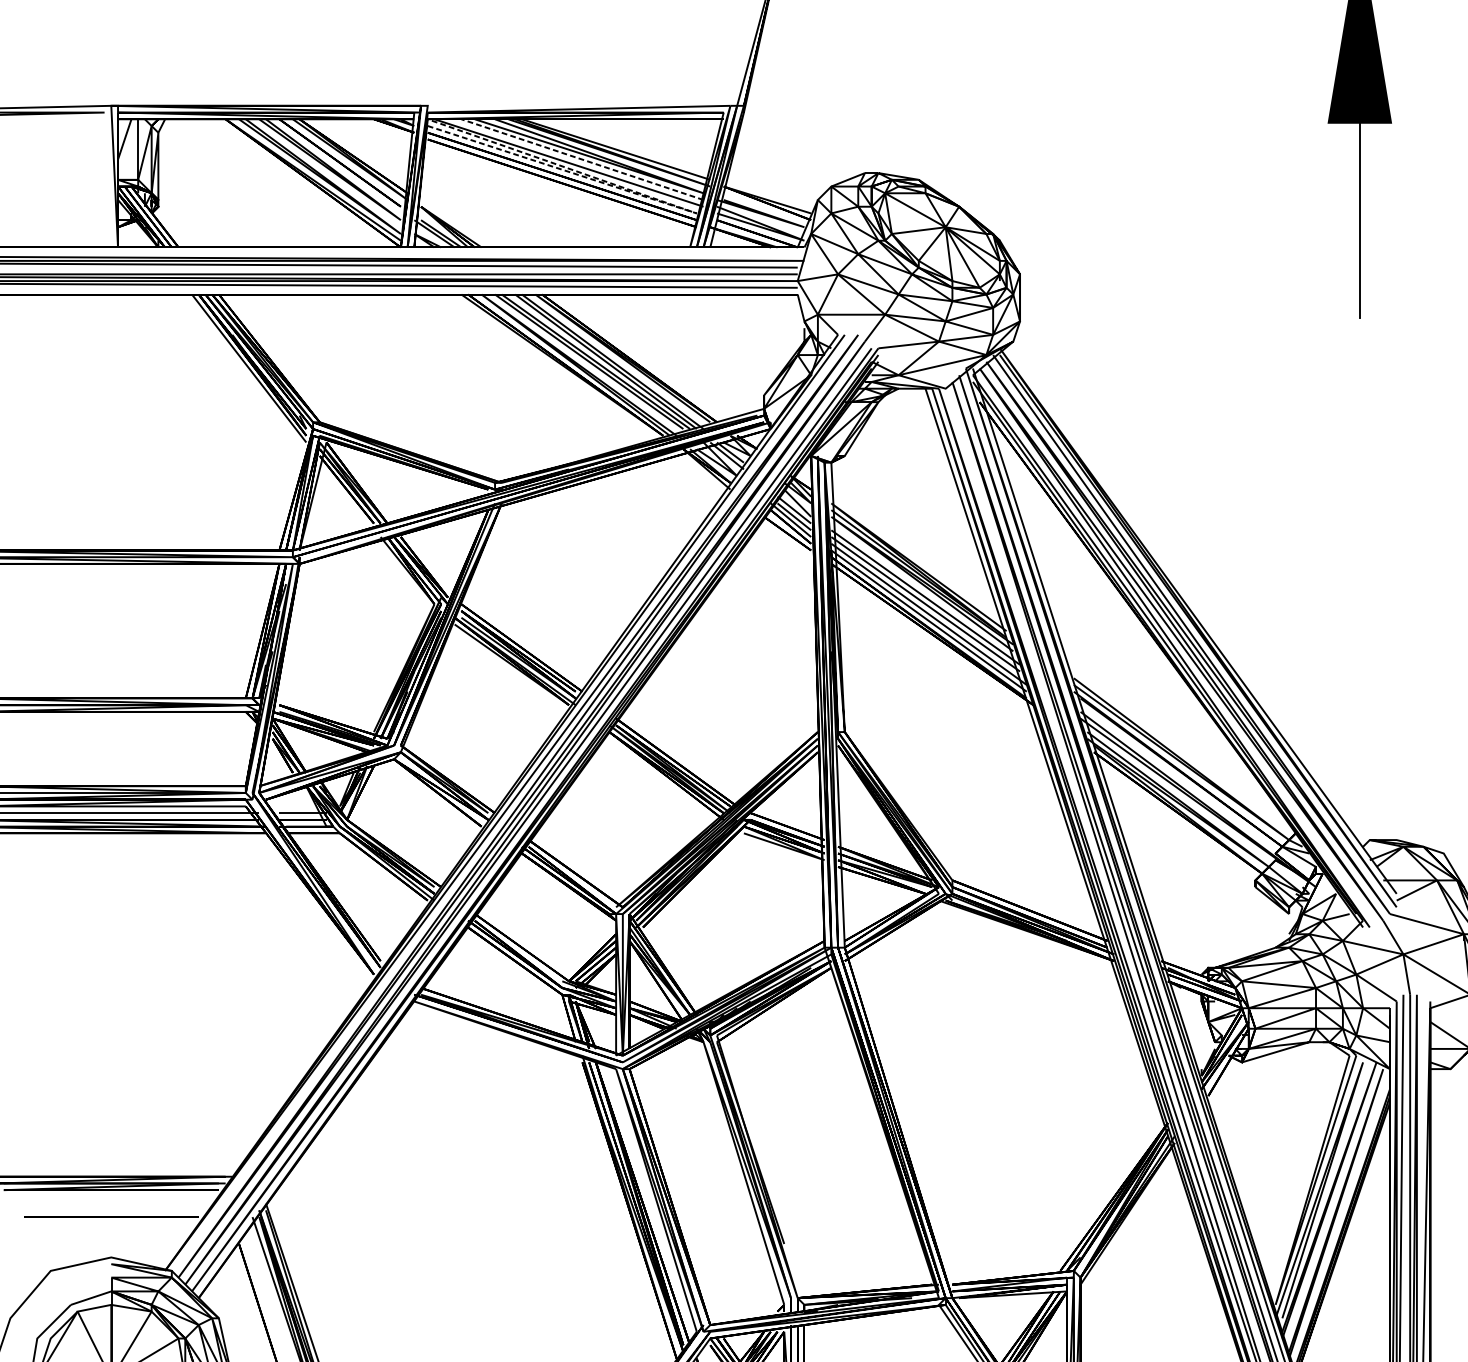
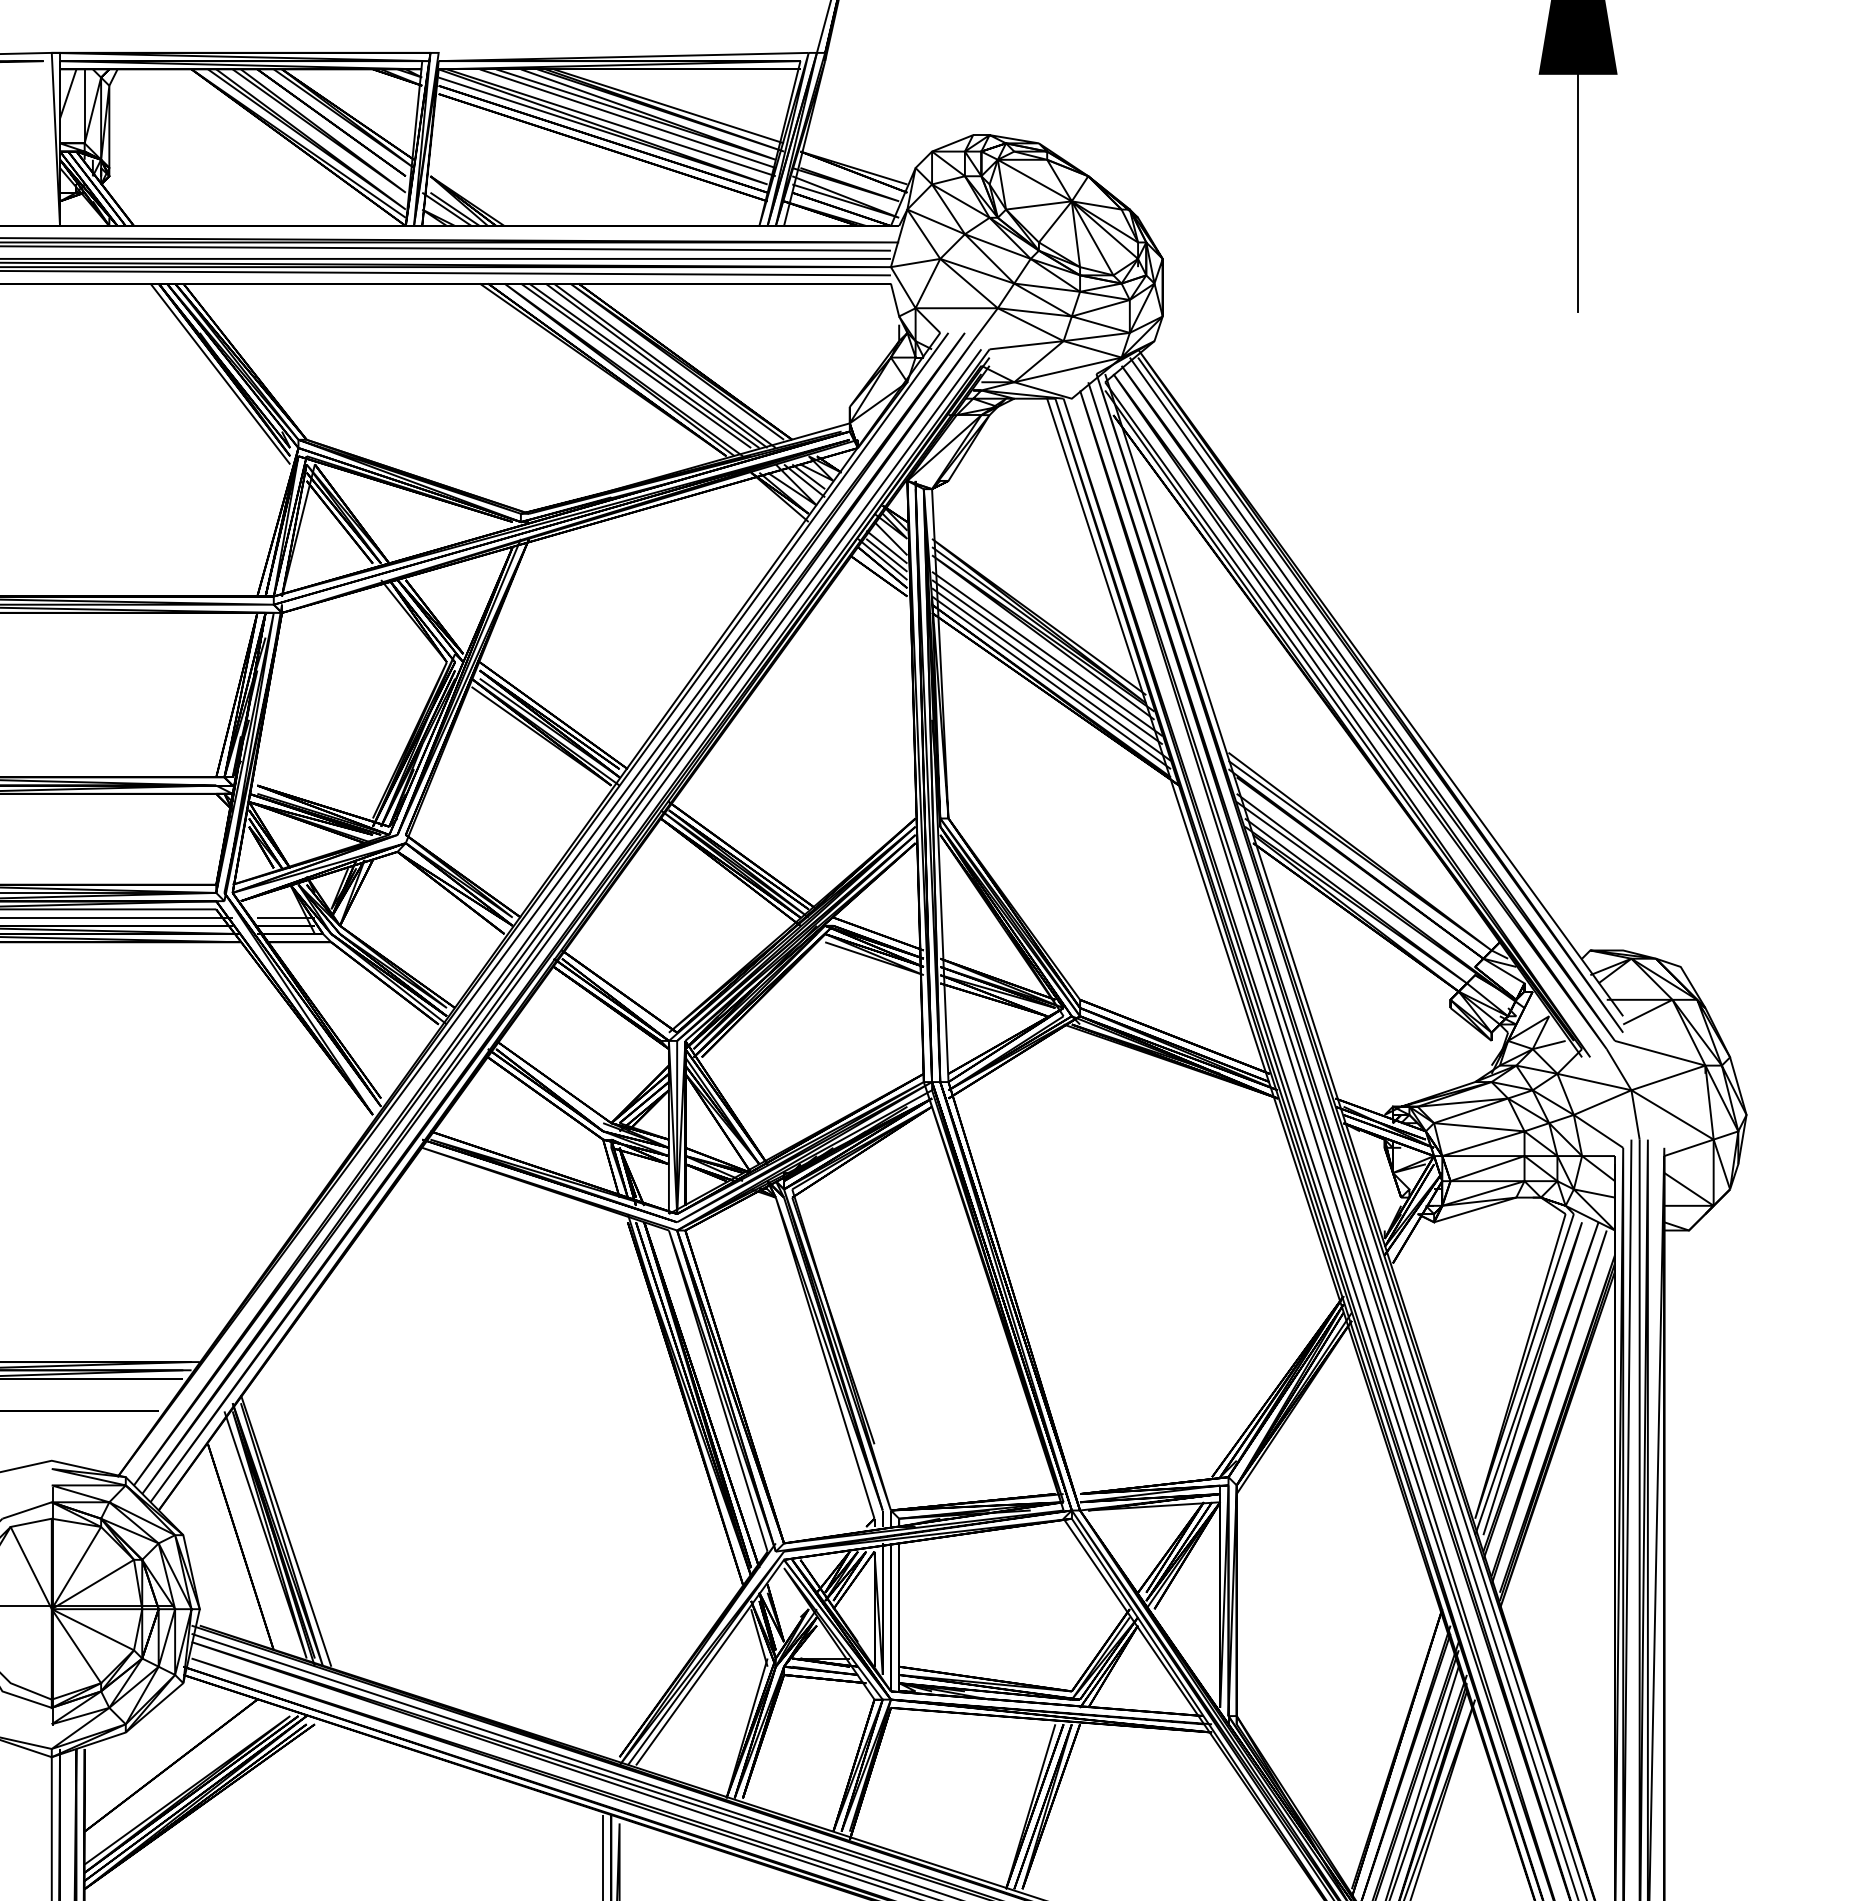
line: (582, 159) -> (627, 118), dashed -> solid
line: (695, 213) -> (766, 184), dashed -> solid

